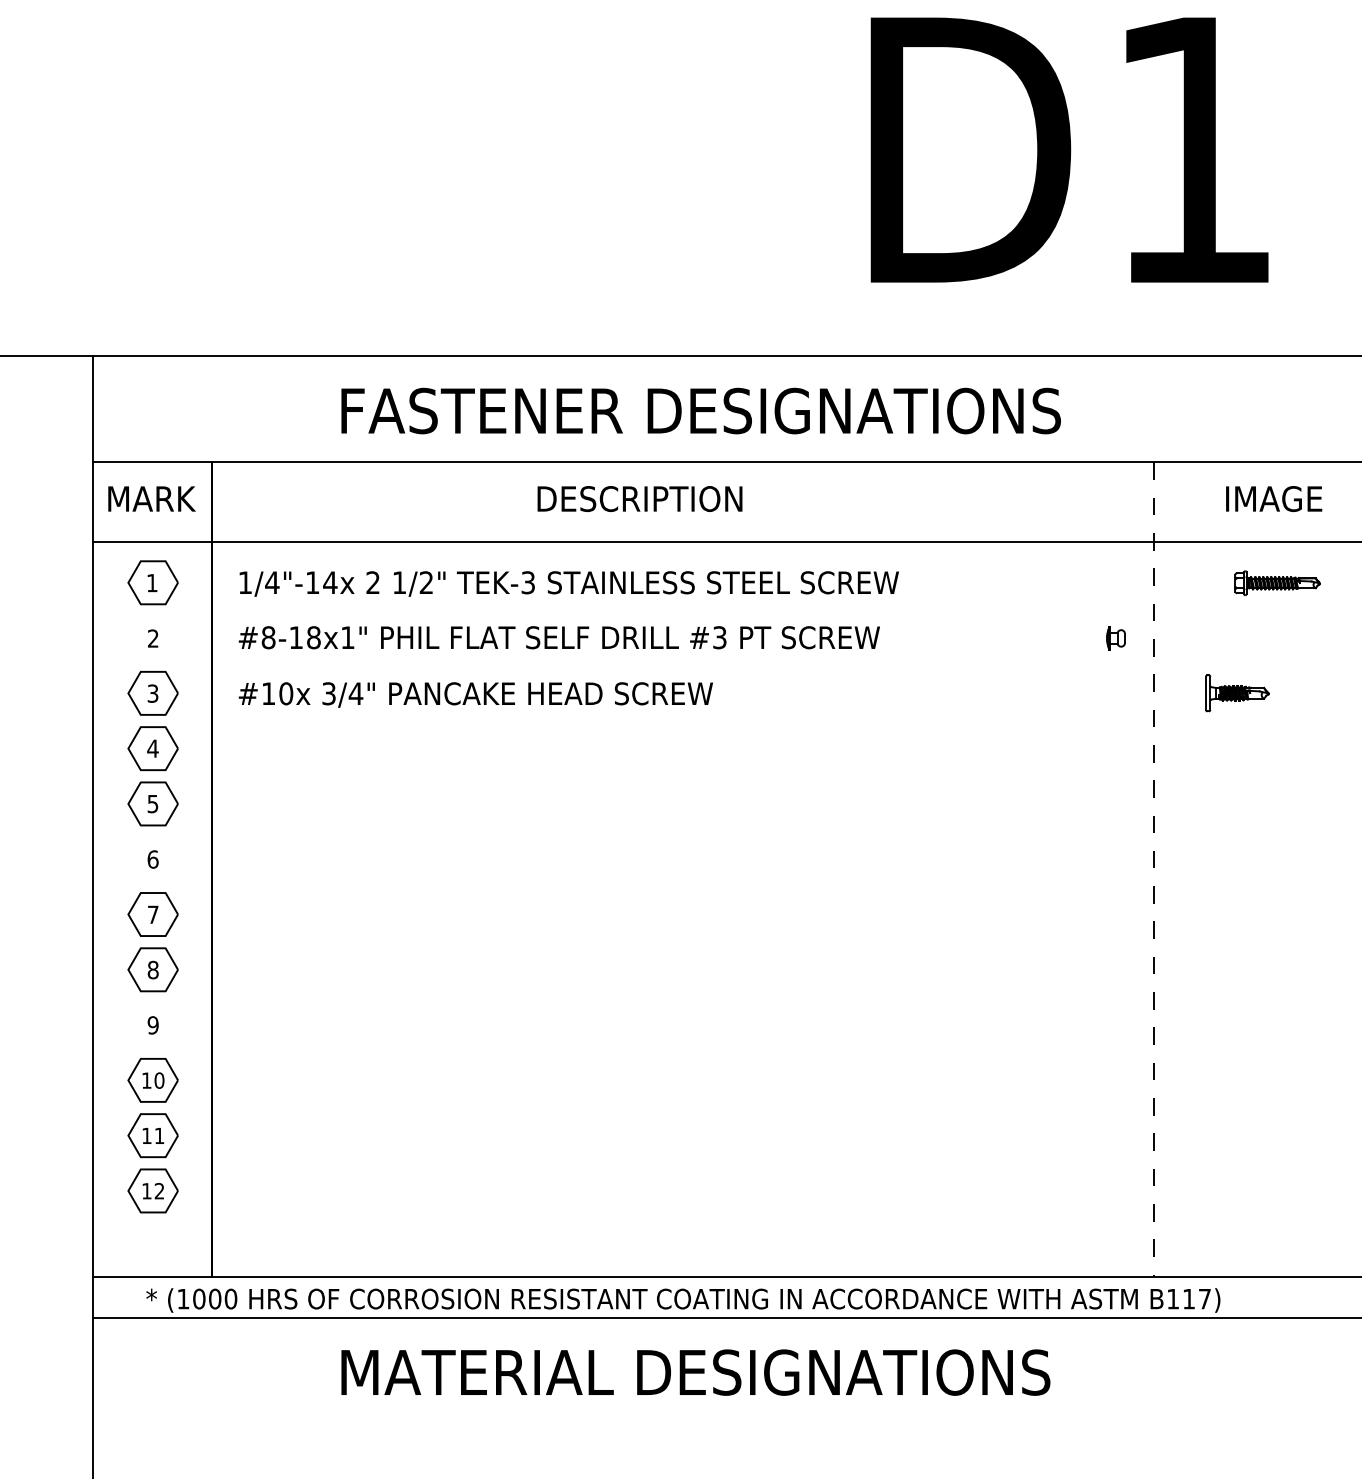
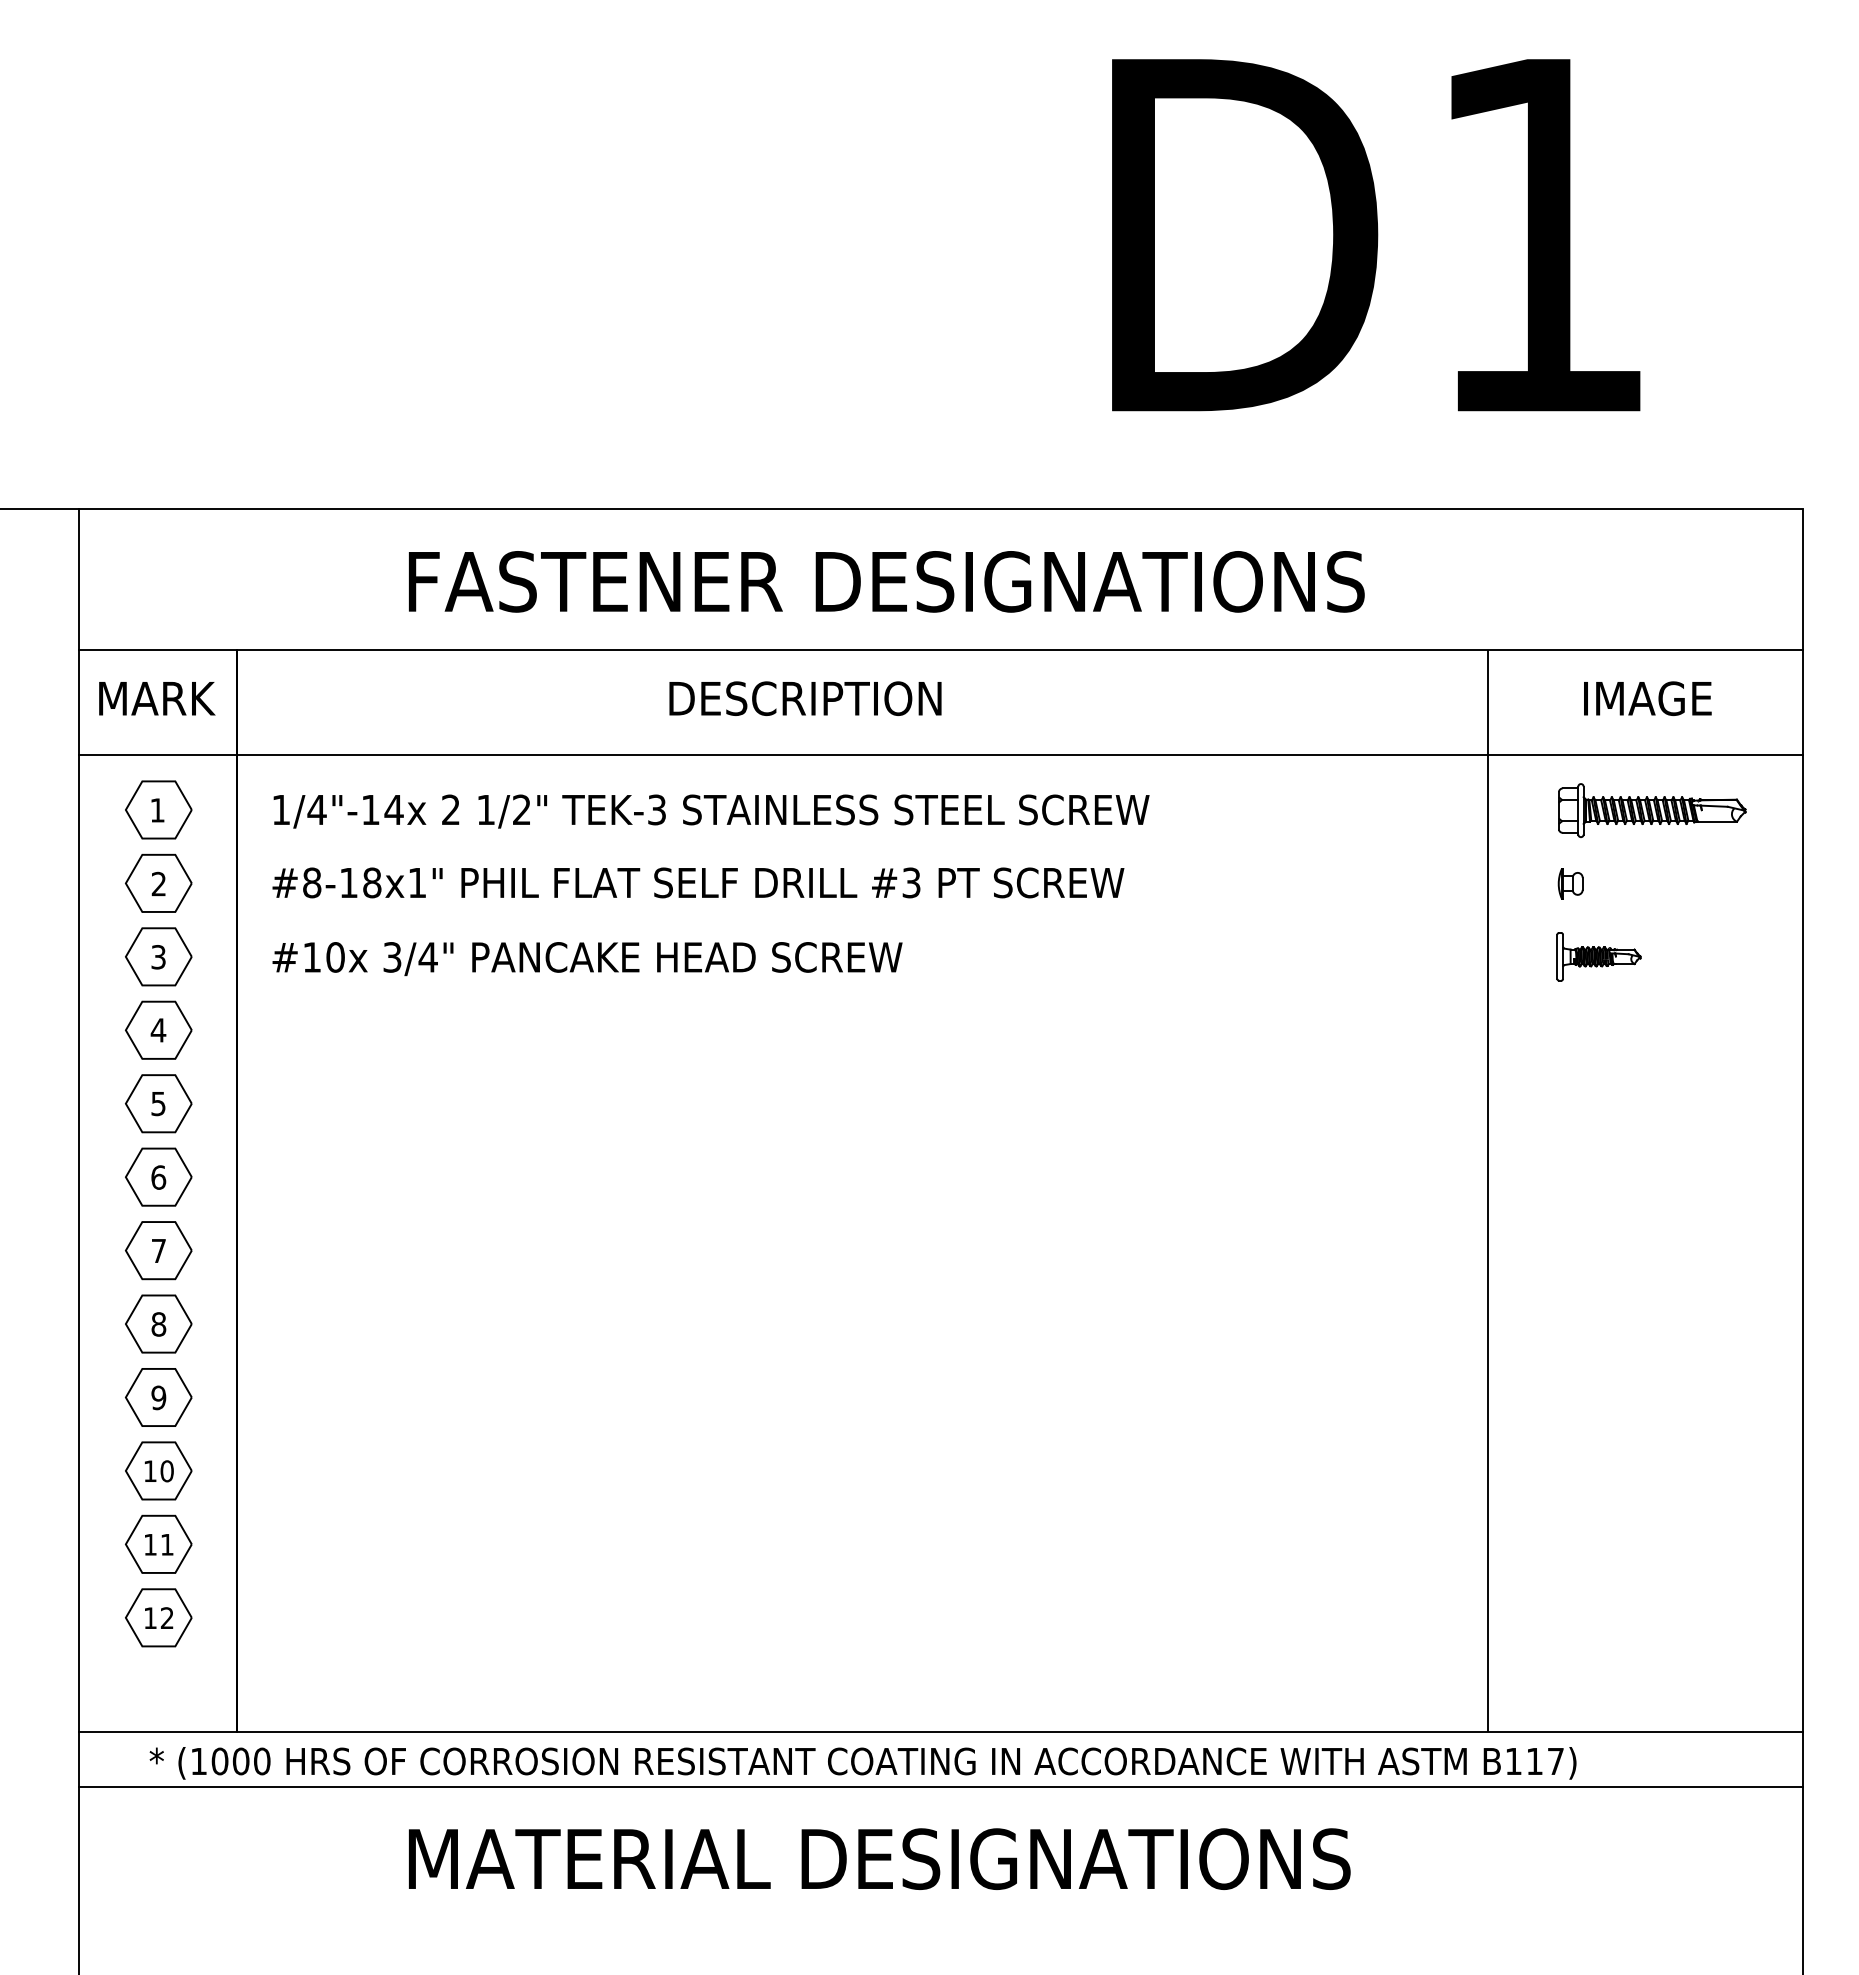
part: (1277, 583) -> (1652, 810), size x1.67
part: (152, 637) -> (158, 882), added
part: (1115, 638) -> (1570, 883), moved
part: (152, 858) -> (158, 1176), added
line: (1154, 869) -> (1488, 1190), dashed -> solid
part: (152, 1025) -> (158, 1397), added

